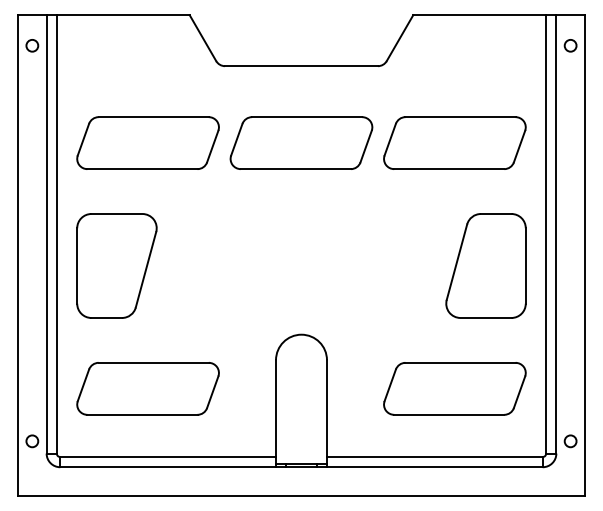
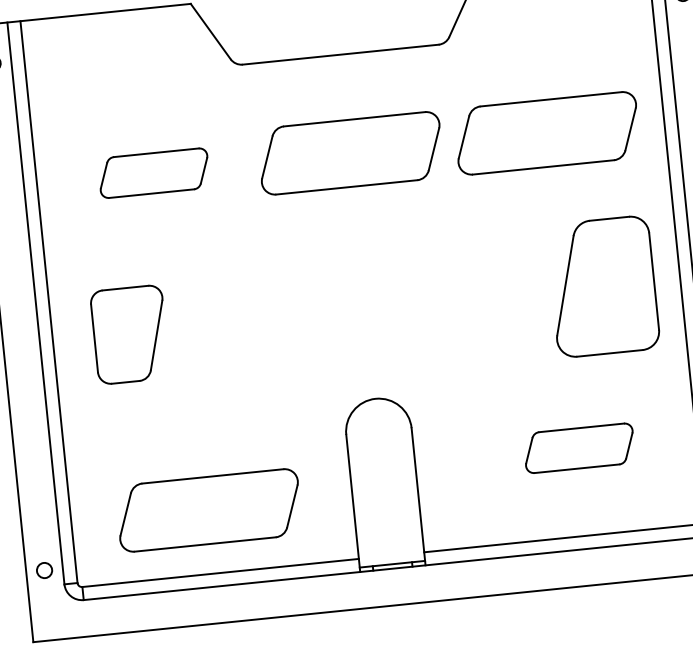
part: (147, 142) -> (153, 172), size x0.6
part: (116, 265) -> (129, 334), size x0.7
part: (147, 388) -> (208, 510), moved
part: (454, 388) -> (578, 447), size x0.6

